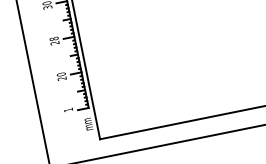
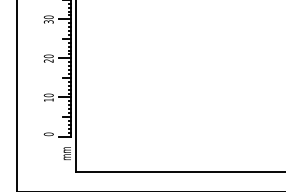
text: (53, 39) -> (48, 56), 28 -> 20
text: (61, 78) -> (48, 99), 20 -> 10
text: (68, 110) -> (48, 134), 1 -> 0

